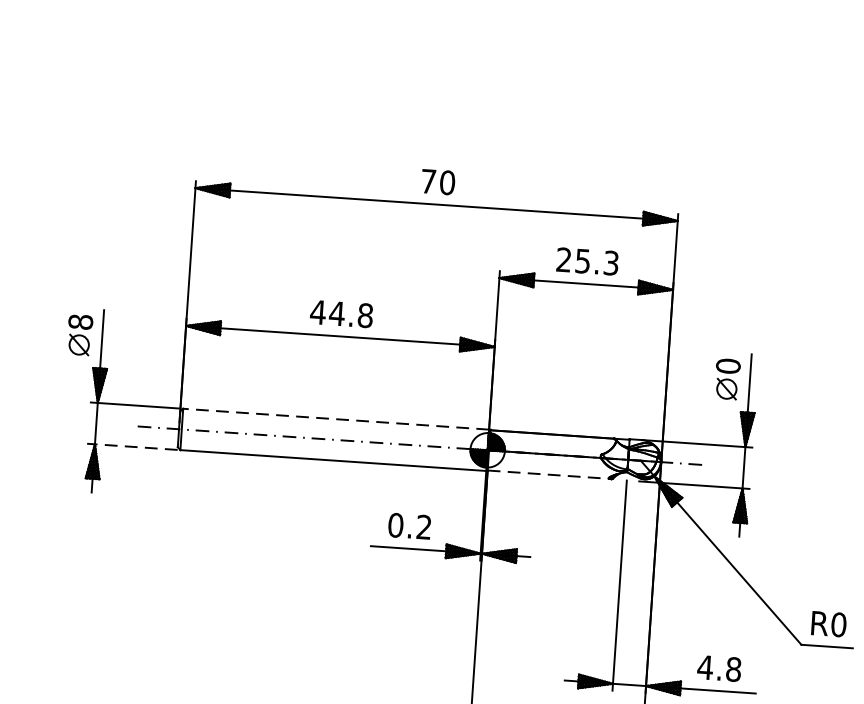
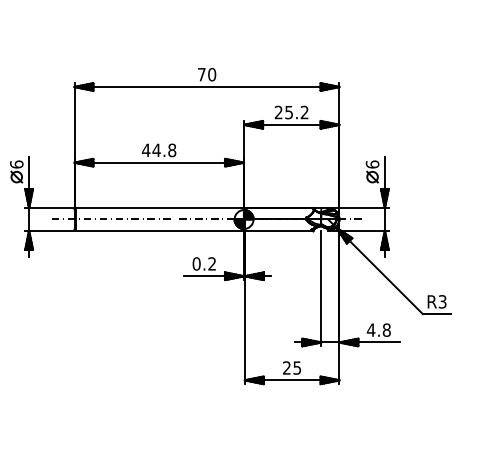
text: (610, 263) -> (304, 112), 25.3 -> 25.2
text: (80, 321) -> (16, 164), 8 -> 6
text: (726, 366) -> (371, 164), 0 -> 6
line: (335, 419) -> (159, 208), dashed -> solid
line: (135, 446) -> (51, 230), dashed -> solid
line: (548, 474) -> (278, 230), dashed -> solid
text: (838, 624) -> (442, 301), R0 -> R3

